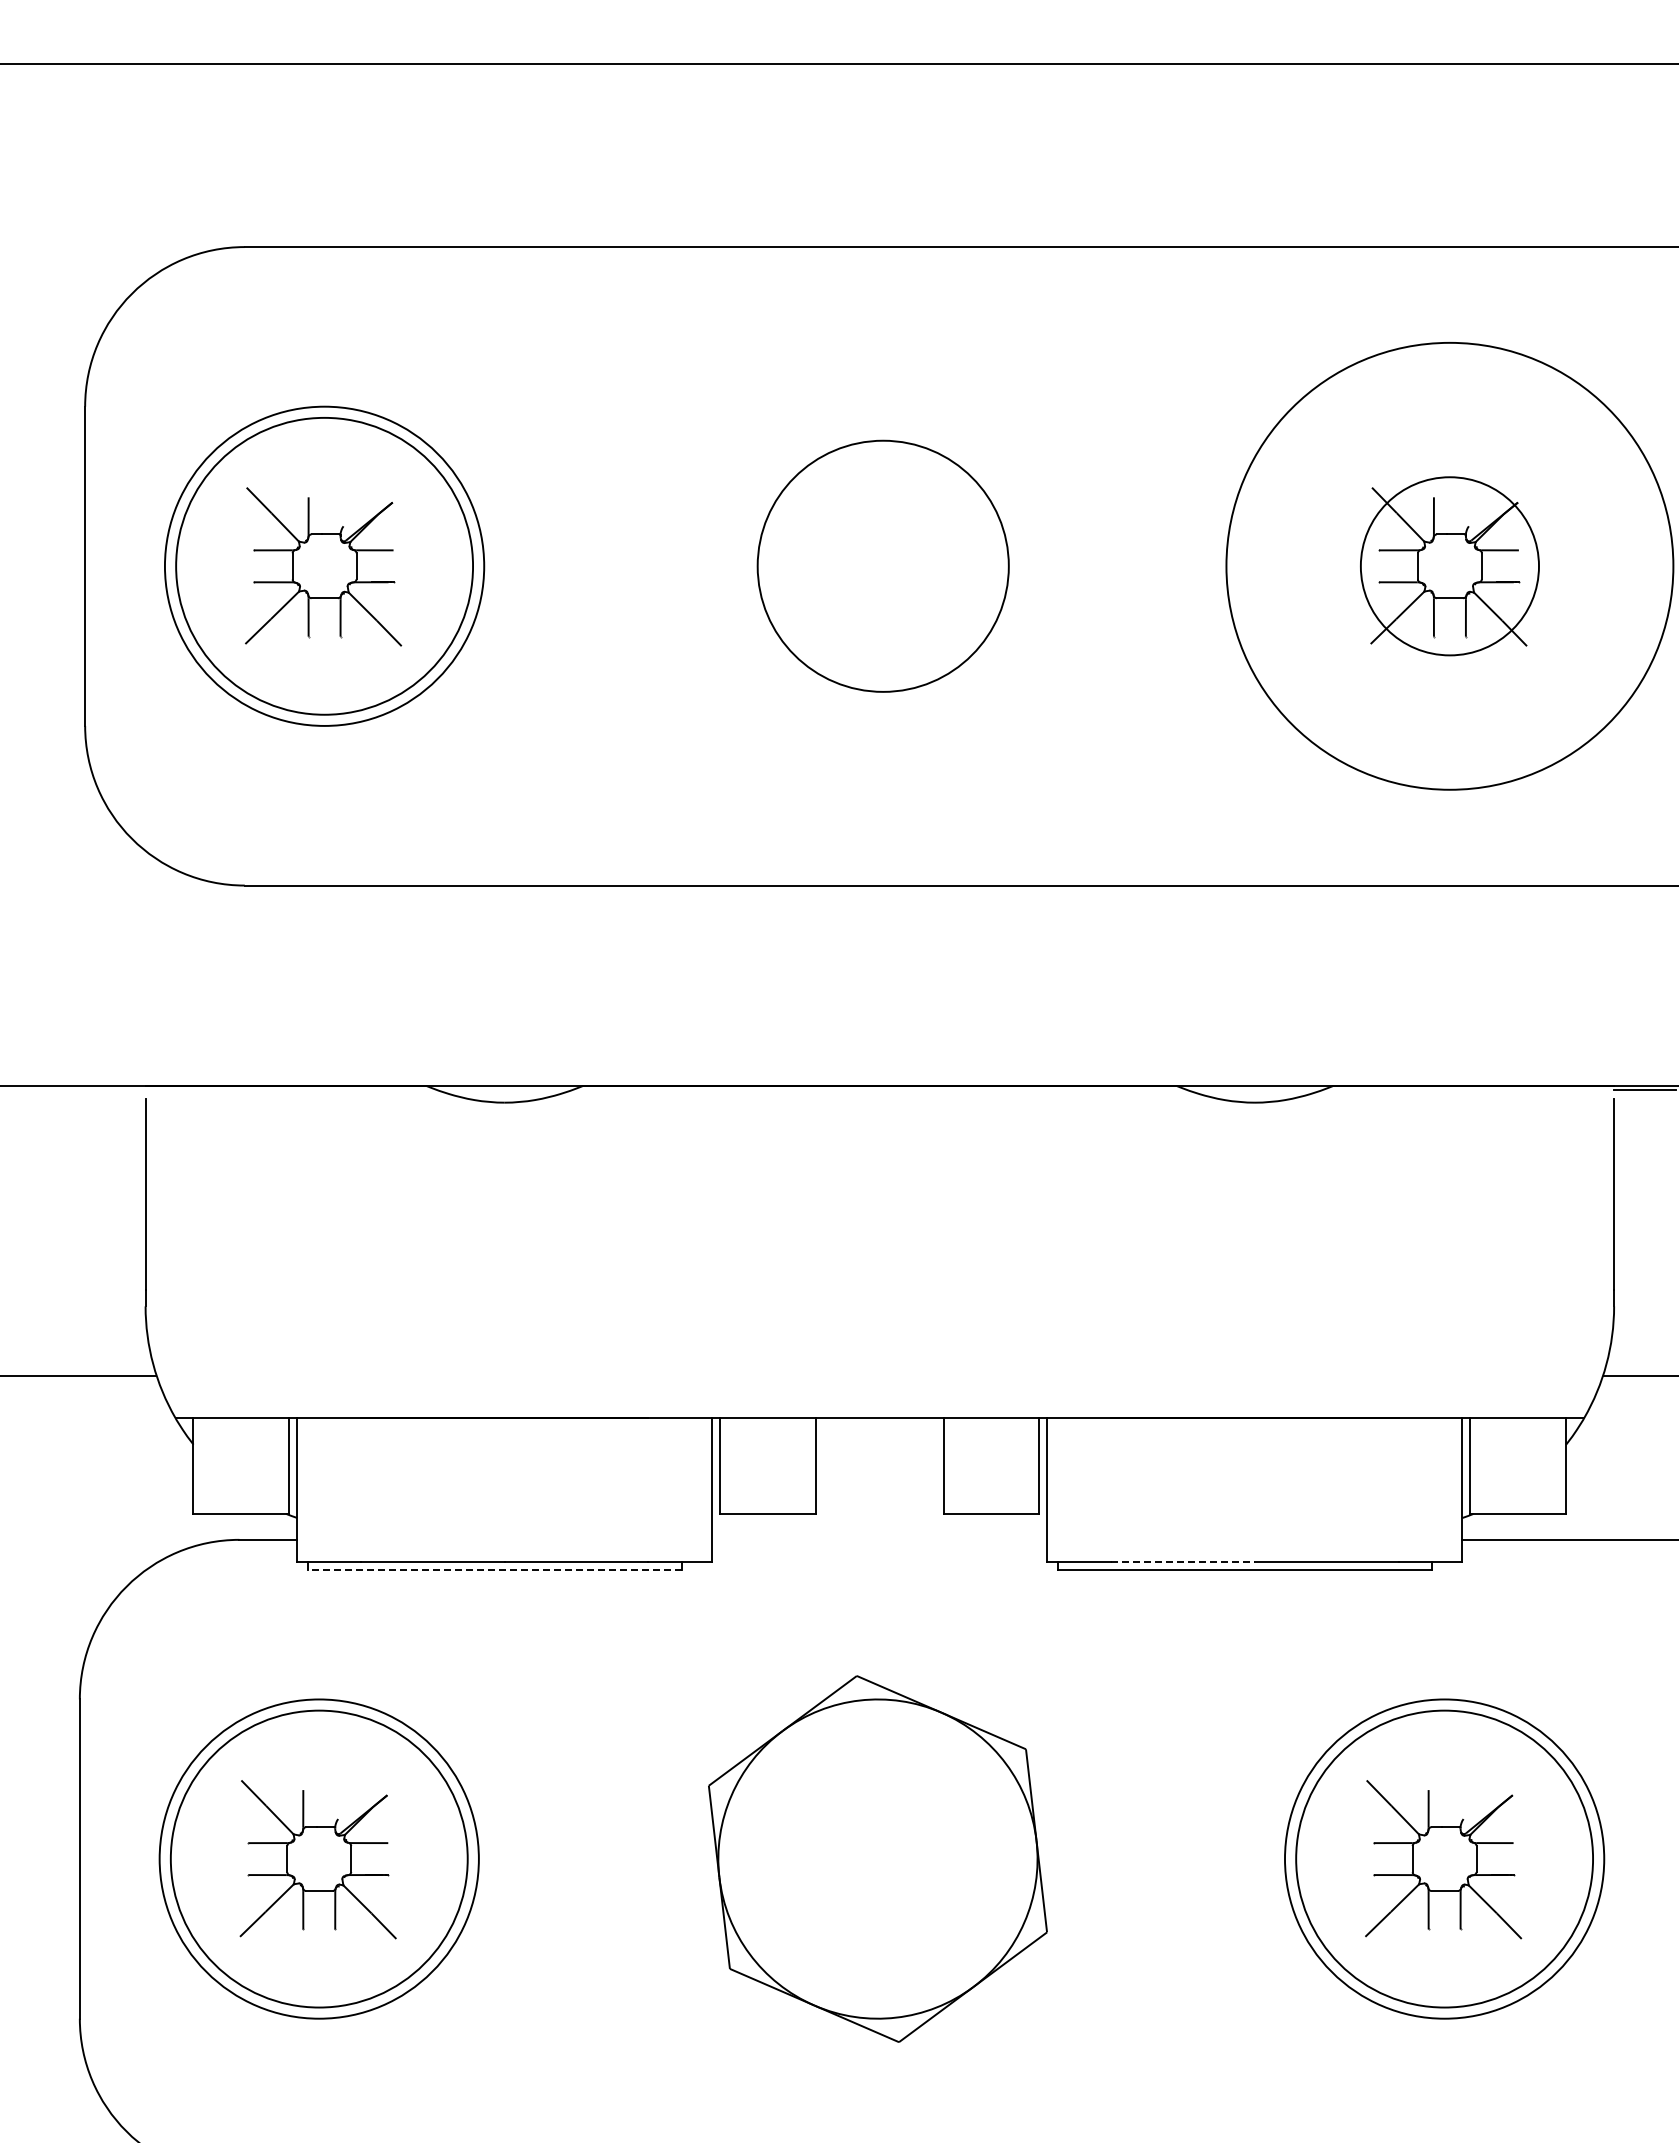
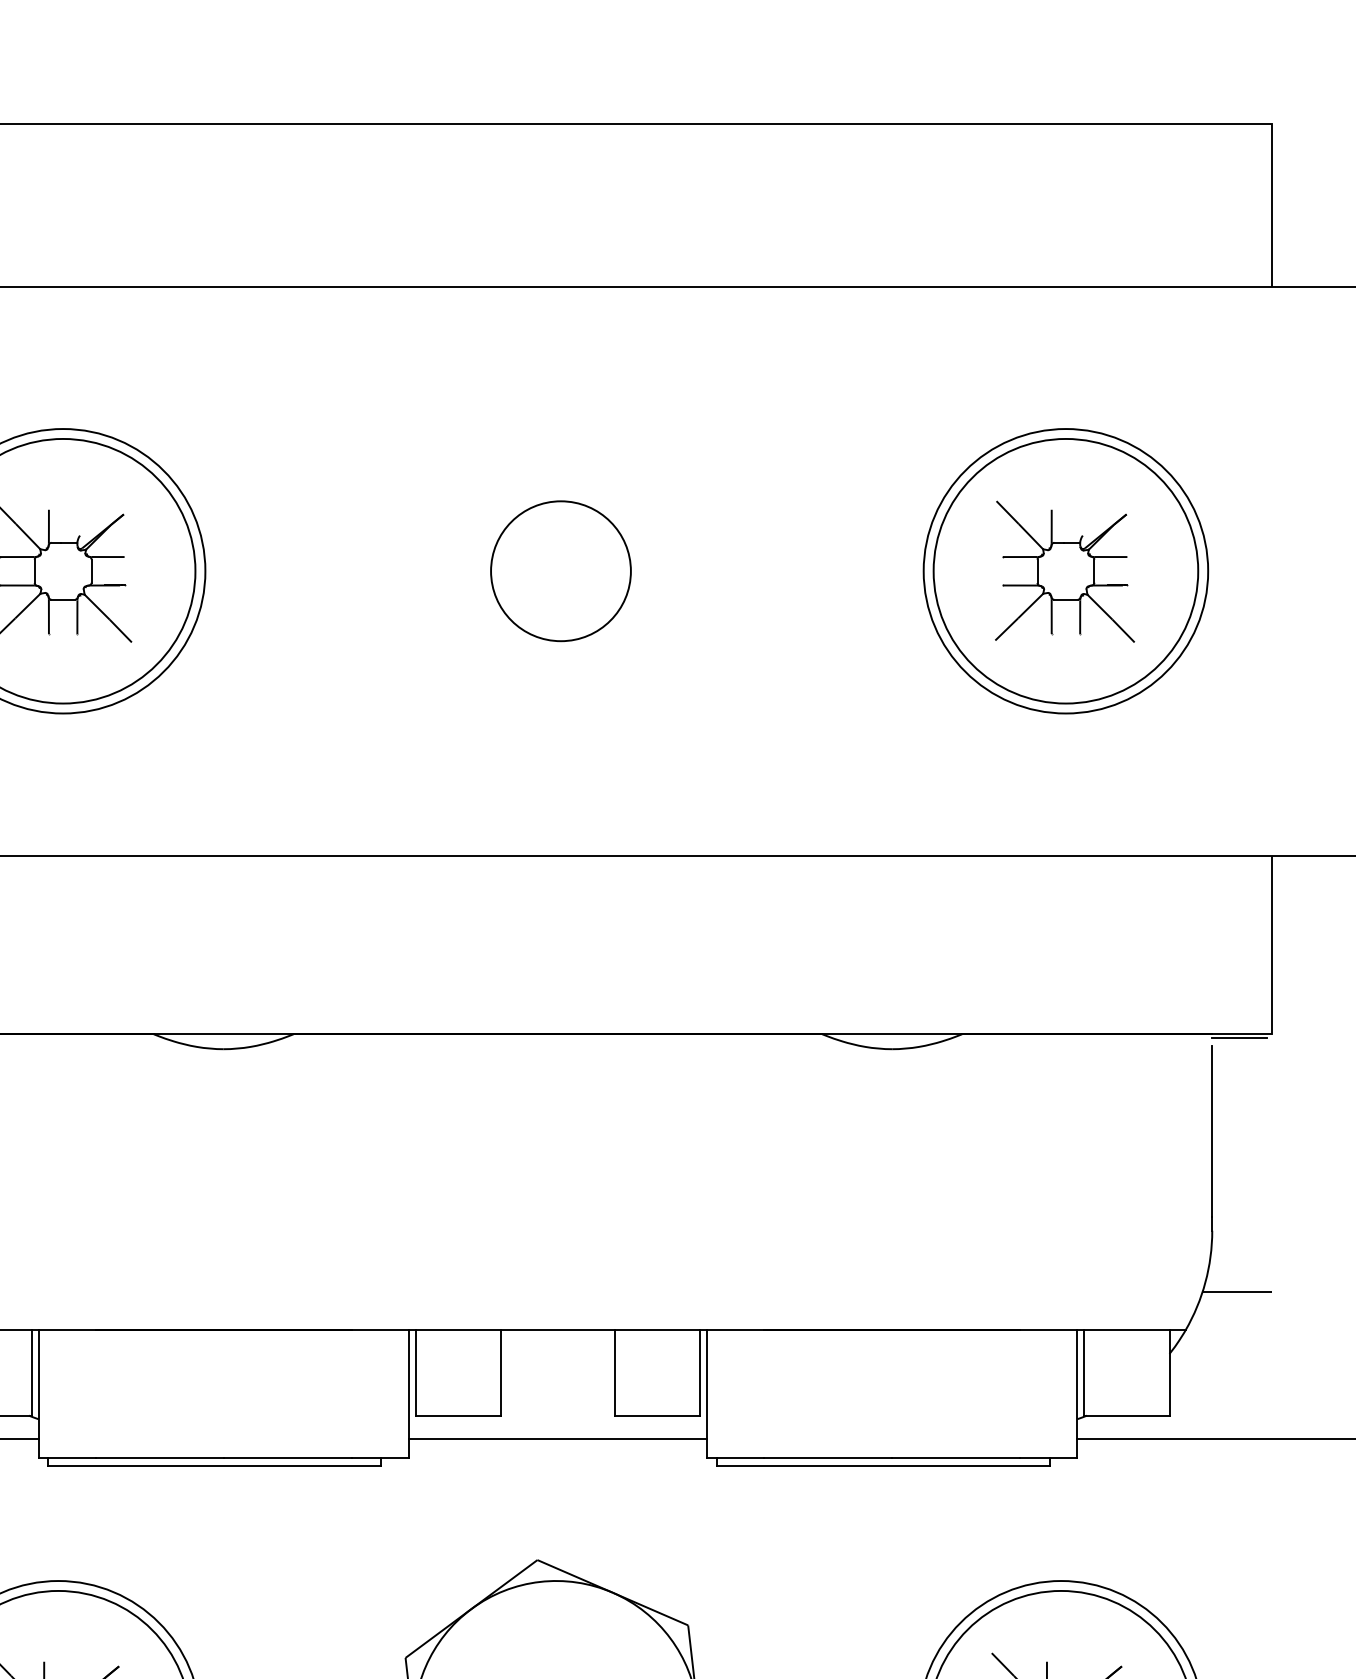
circle: (882, 565) -> (560, 570), size x0.62
circle: (1449, 565) -> (1065, 570), size x0.71
circle: (1449, 565) -> (1065, 570), size x1.67
line: (879, 1539) -> (557, 1438), added
line: (1183, 1561) -> (828, 1458), dashed -> solid
line: (494, 1570) -> (214, 1466), dashed -> solid

